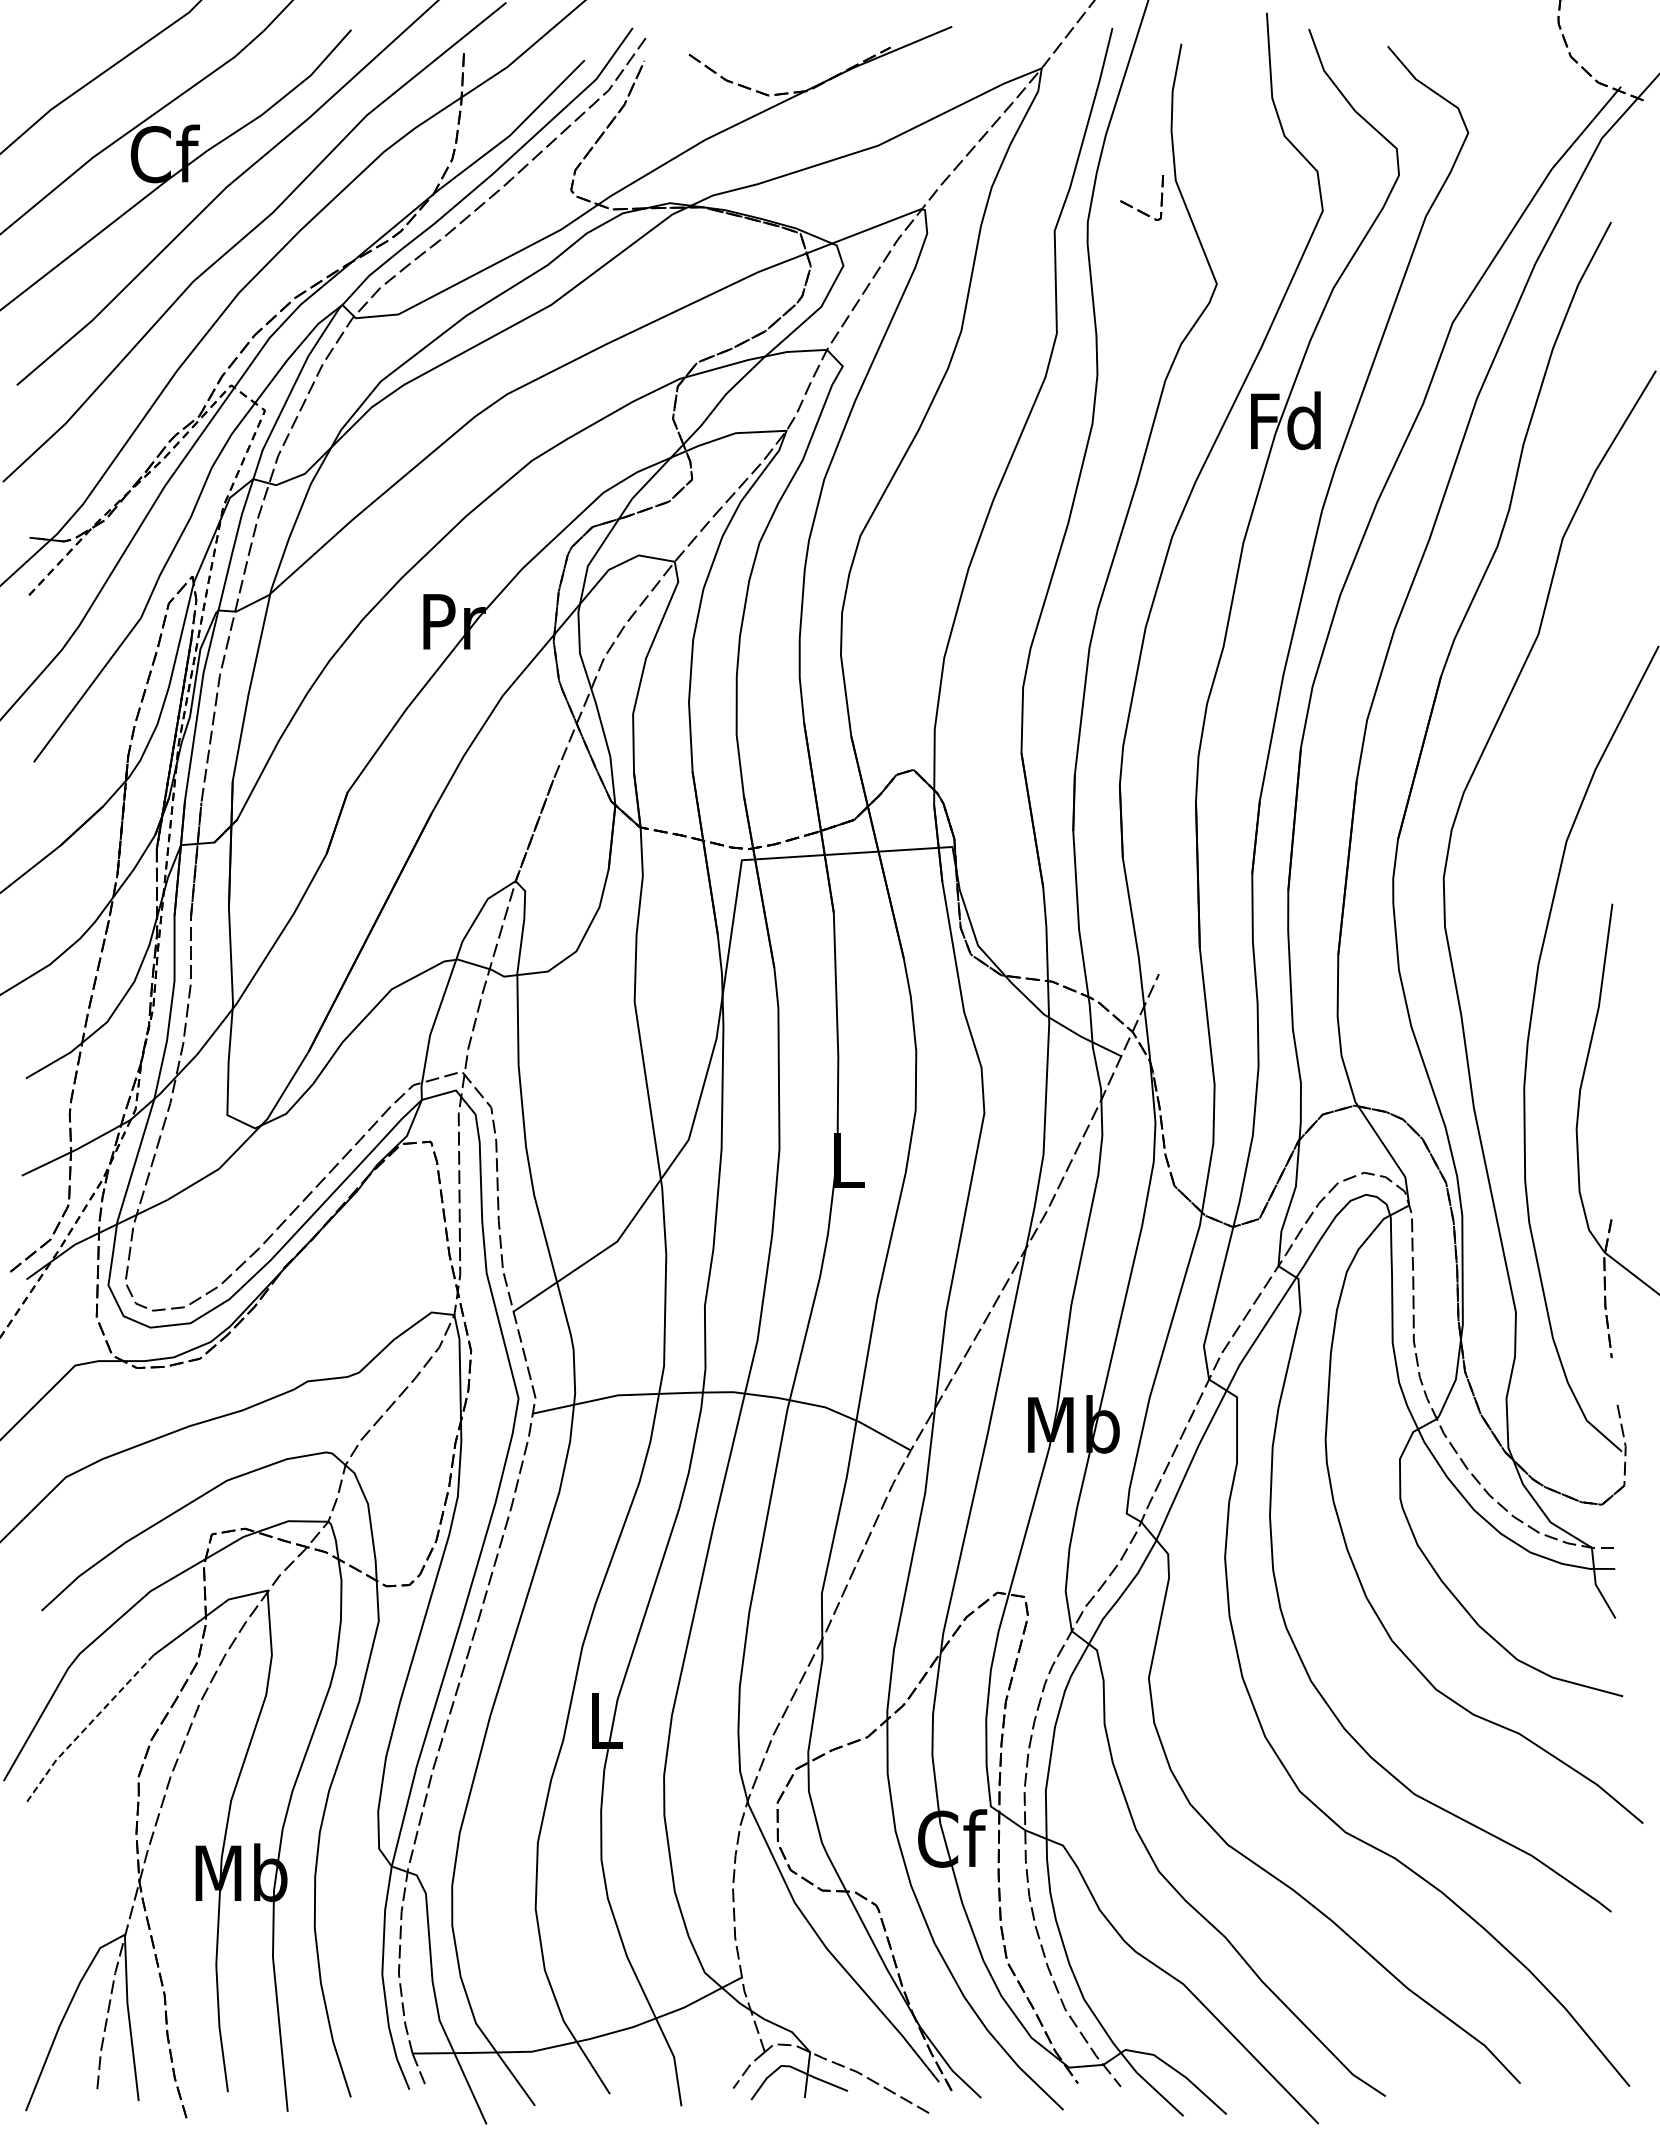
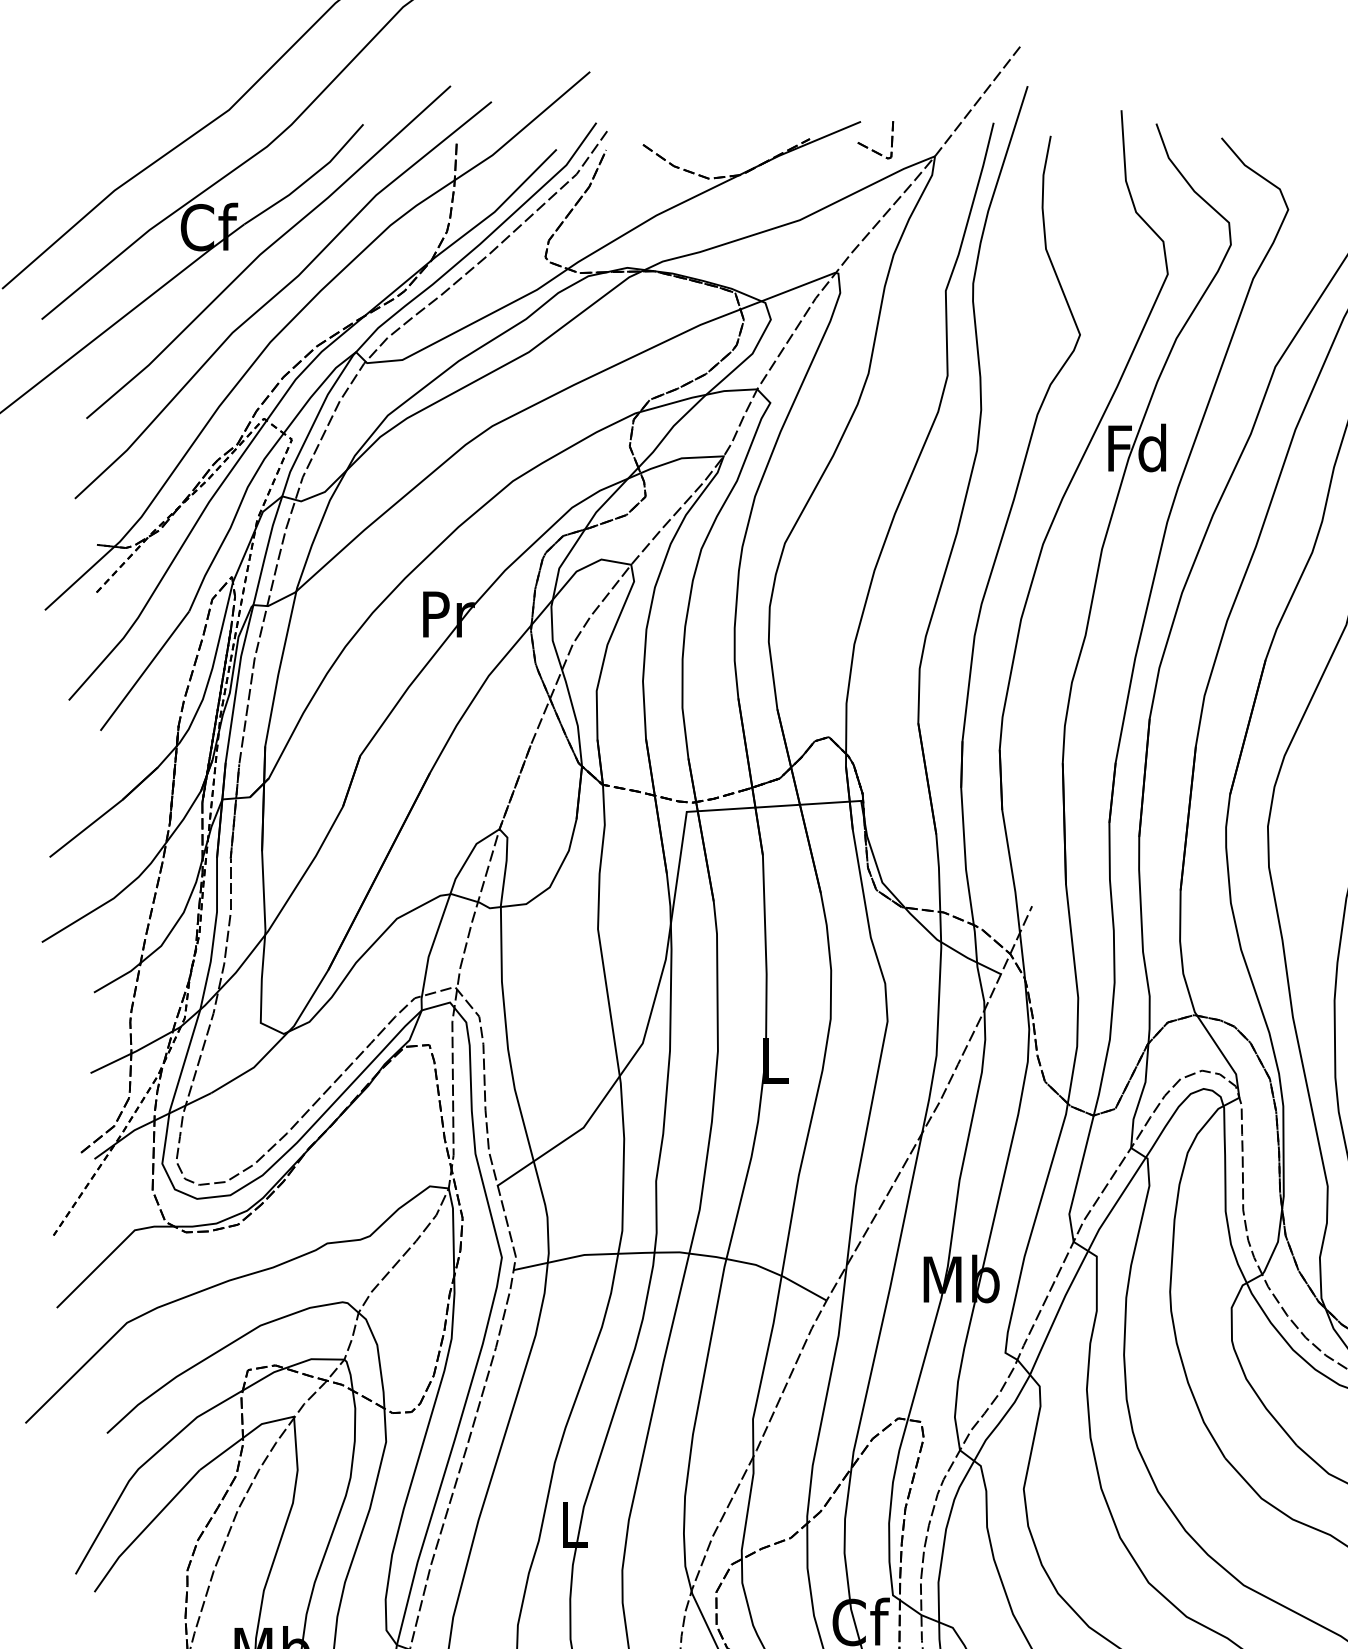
part: (1139, 209) -> (873, 149), moved
line: (86, 1727) -> (144, 1530), dashed -> solid

